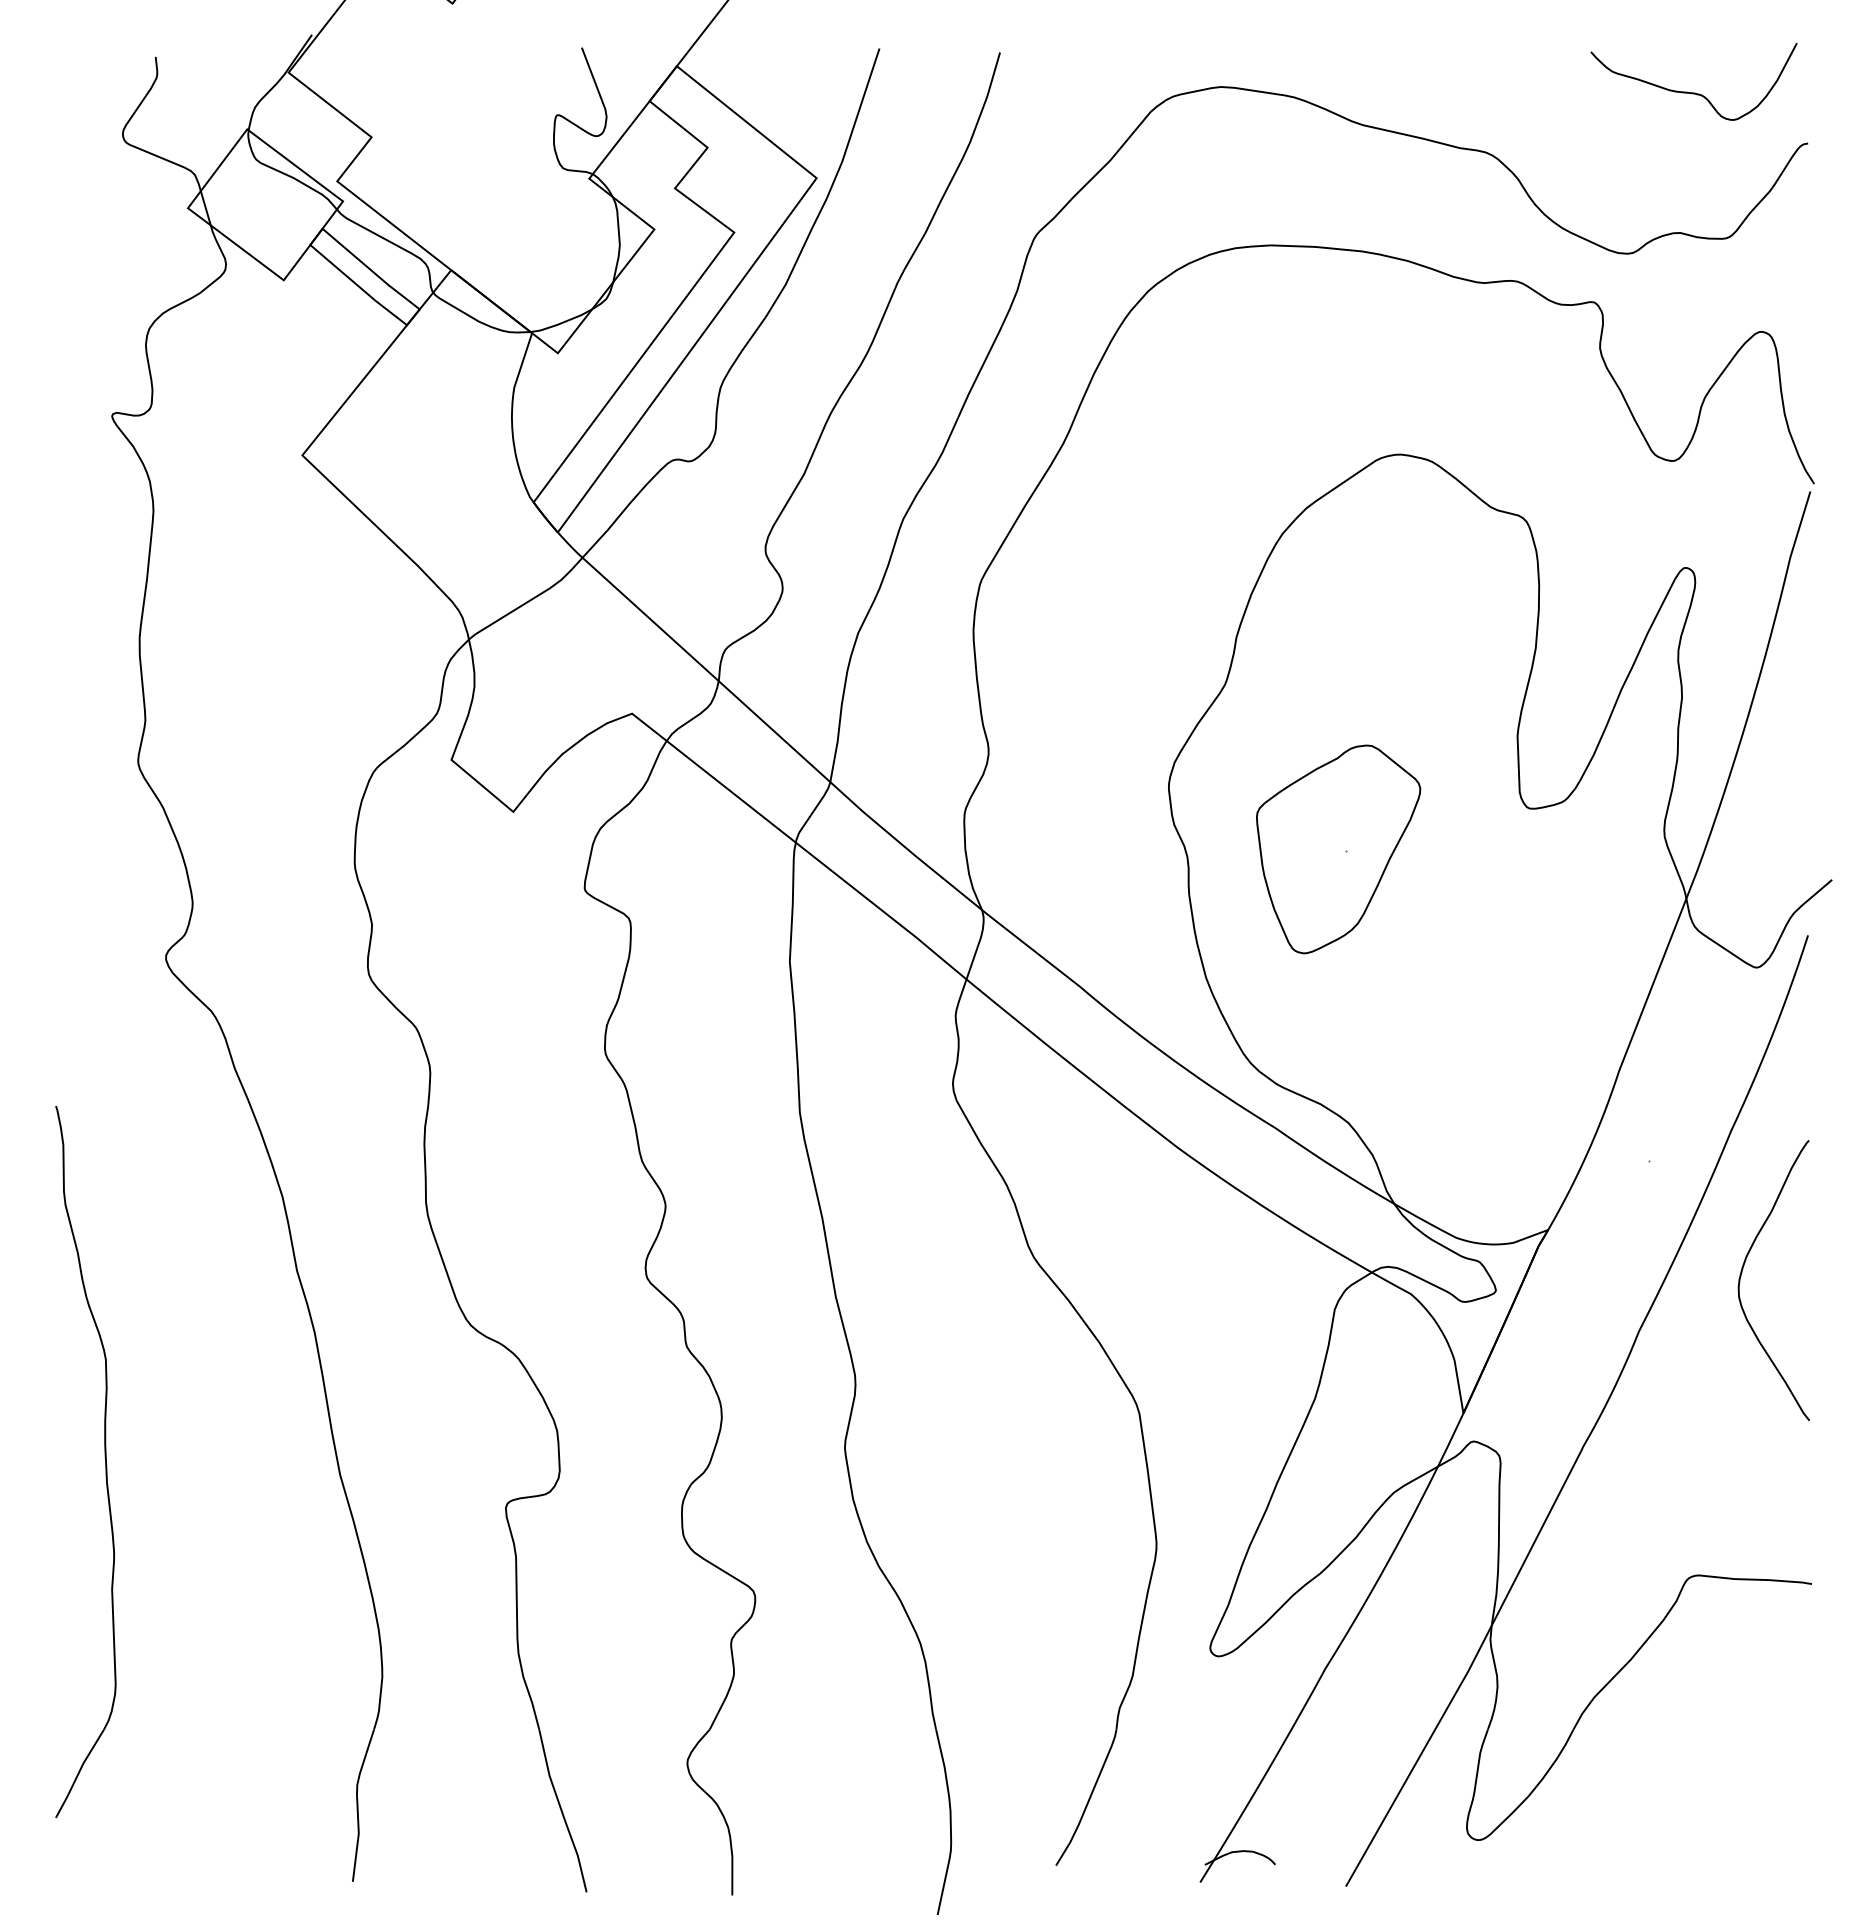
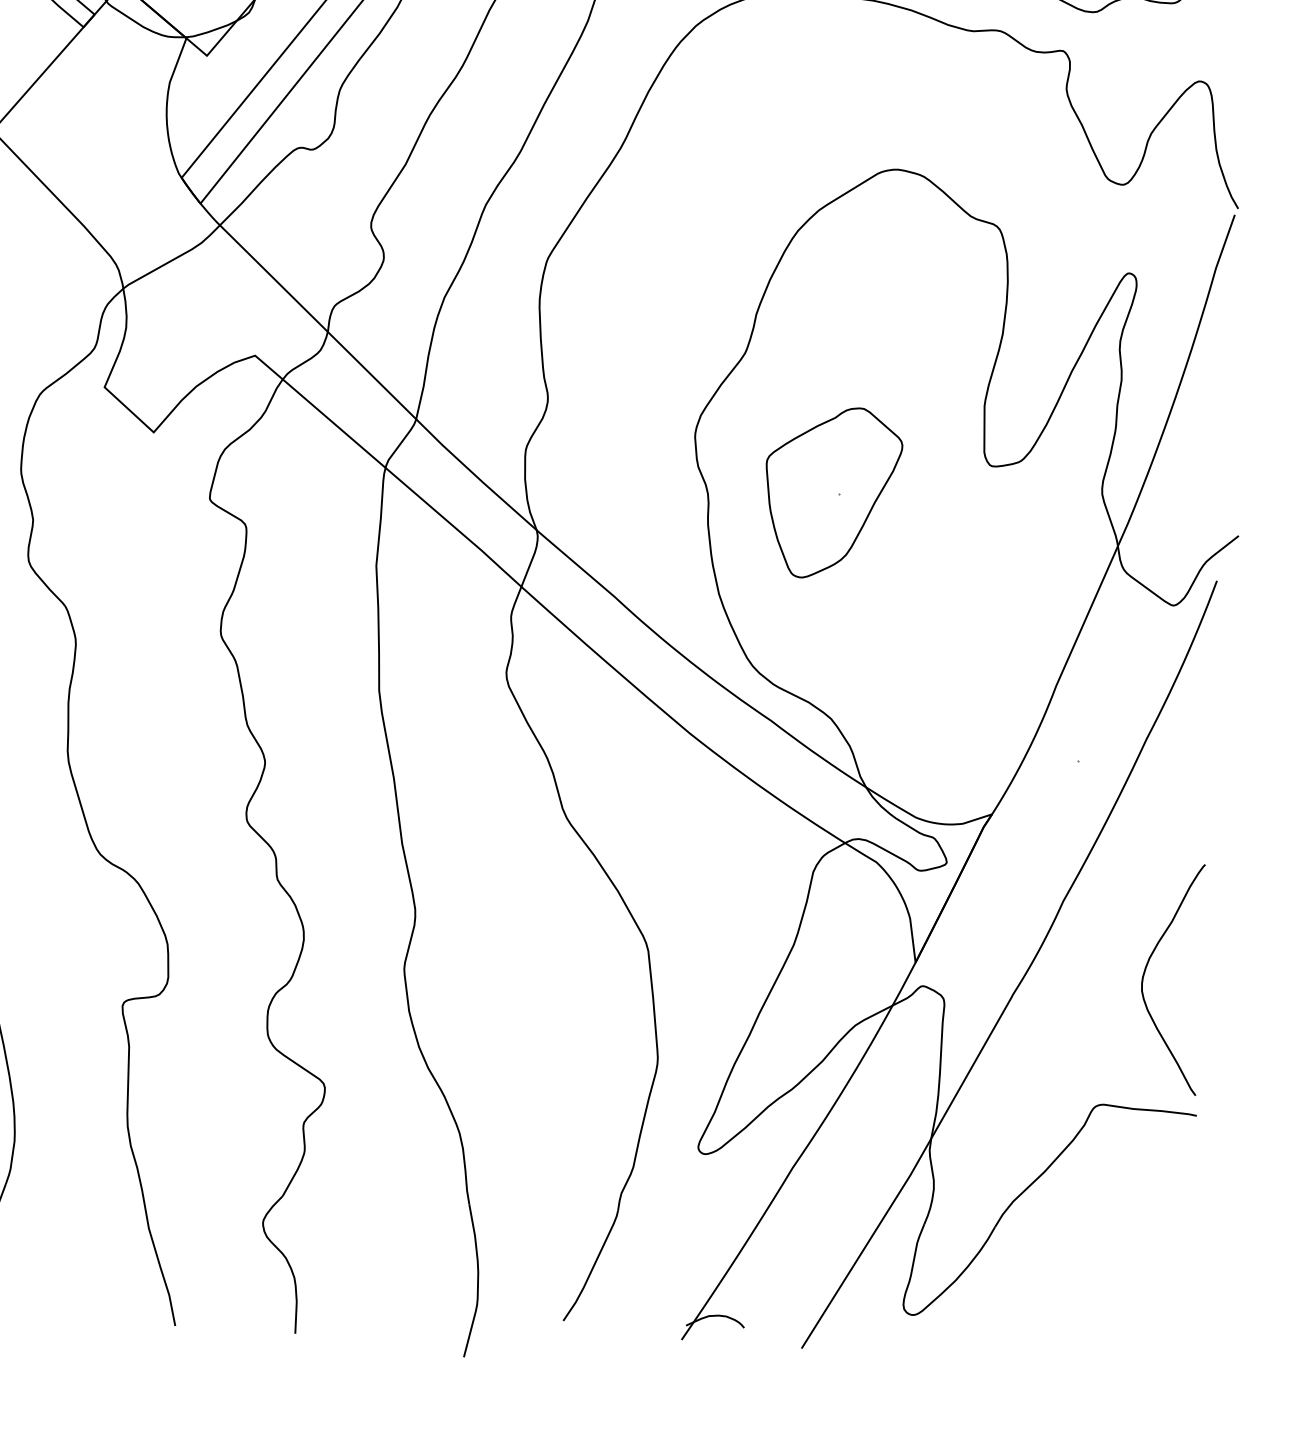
curve: (1743, 1269) -> (1146, 968), moved

